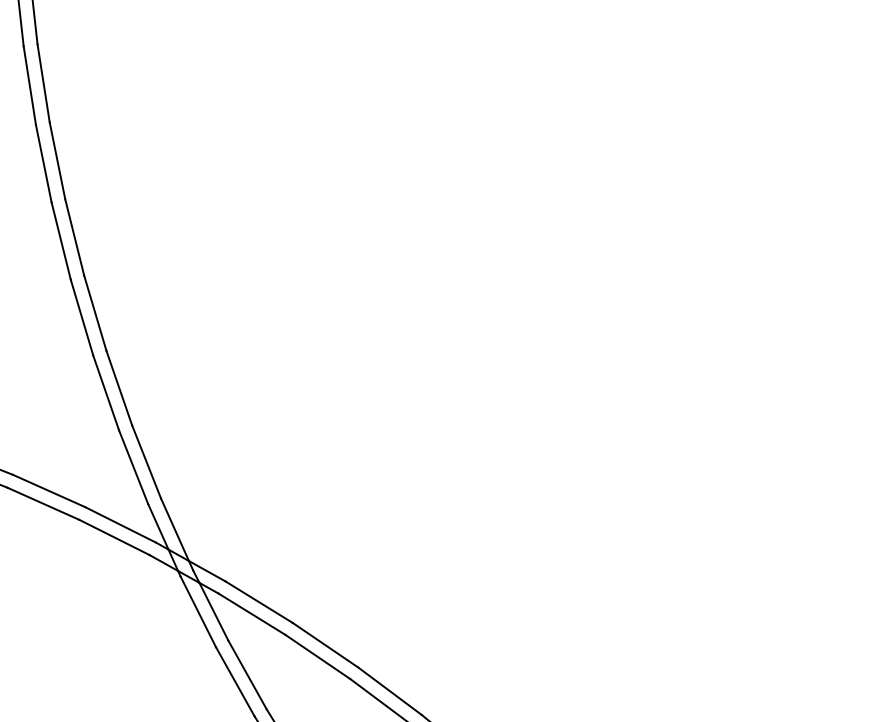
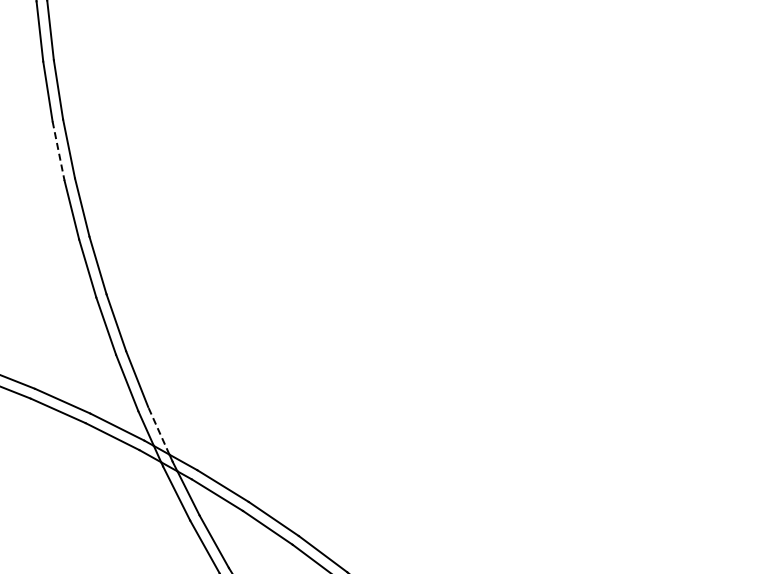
line: (43, 164) -> (58, 151), solid -> dashed
line: (174, 529) -> (158, 430), solid -> dashed

